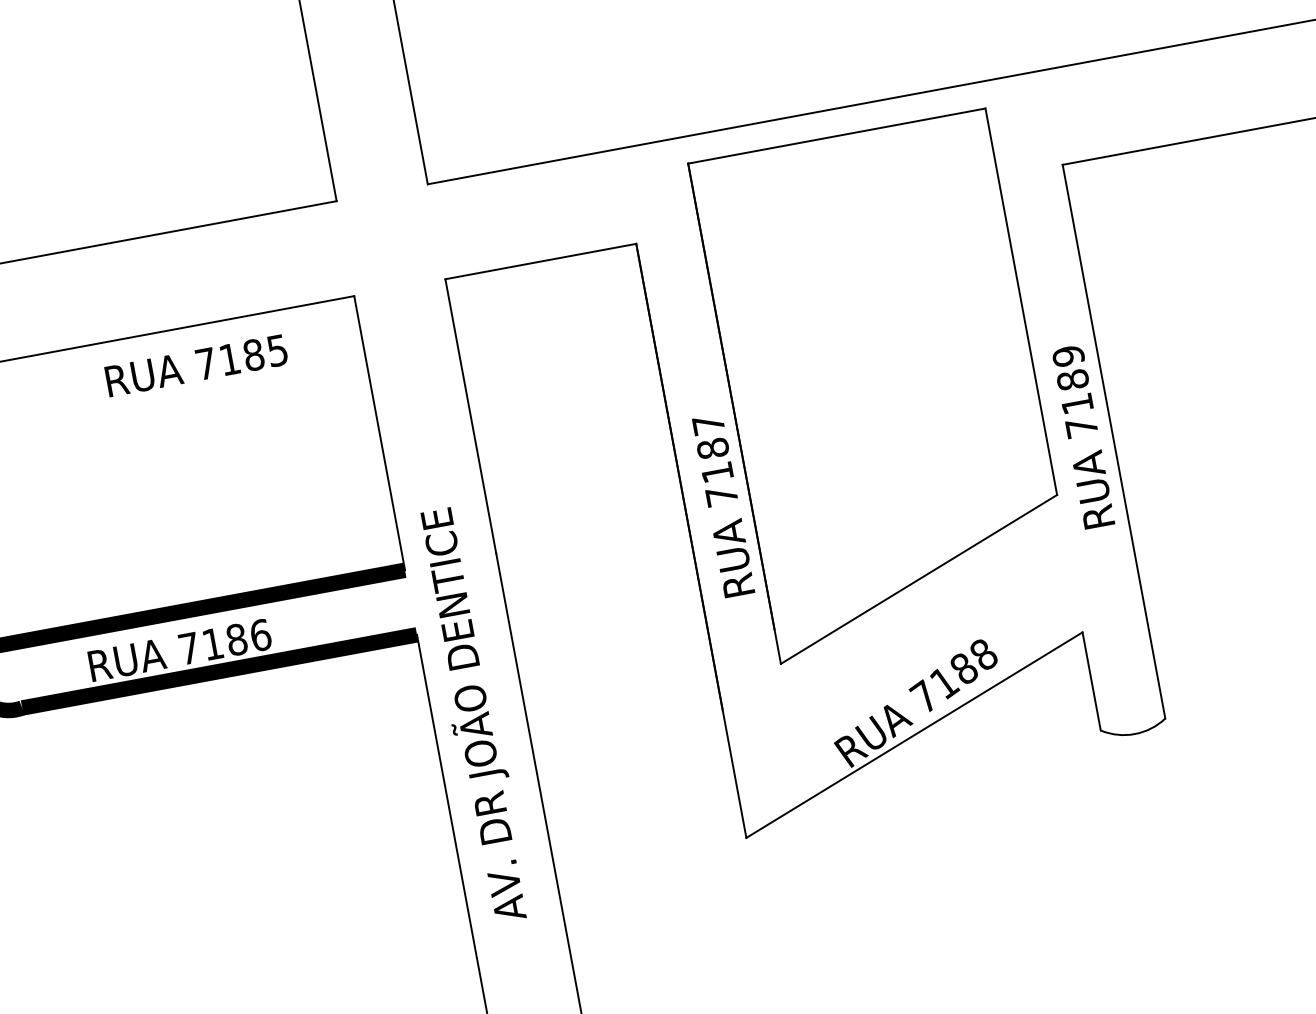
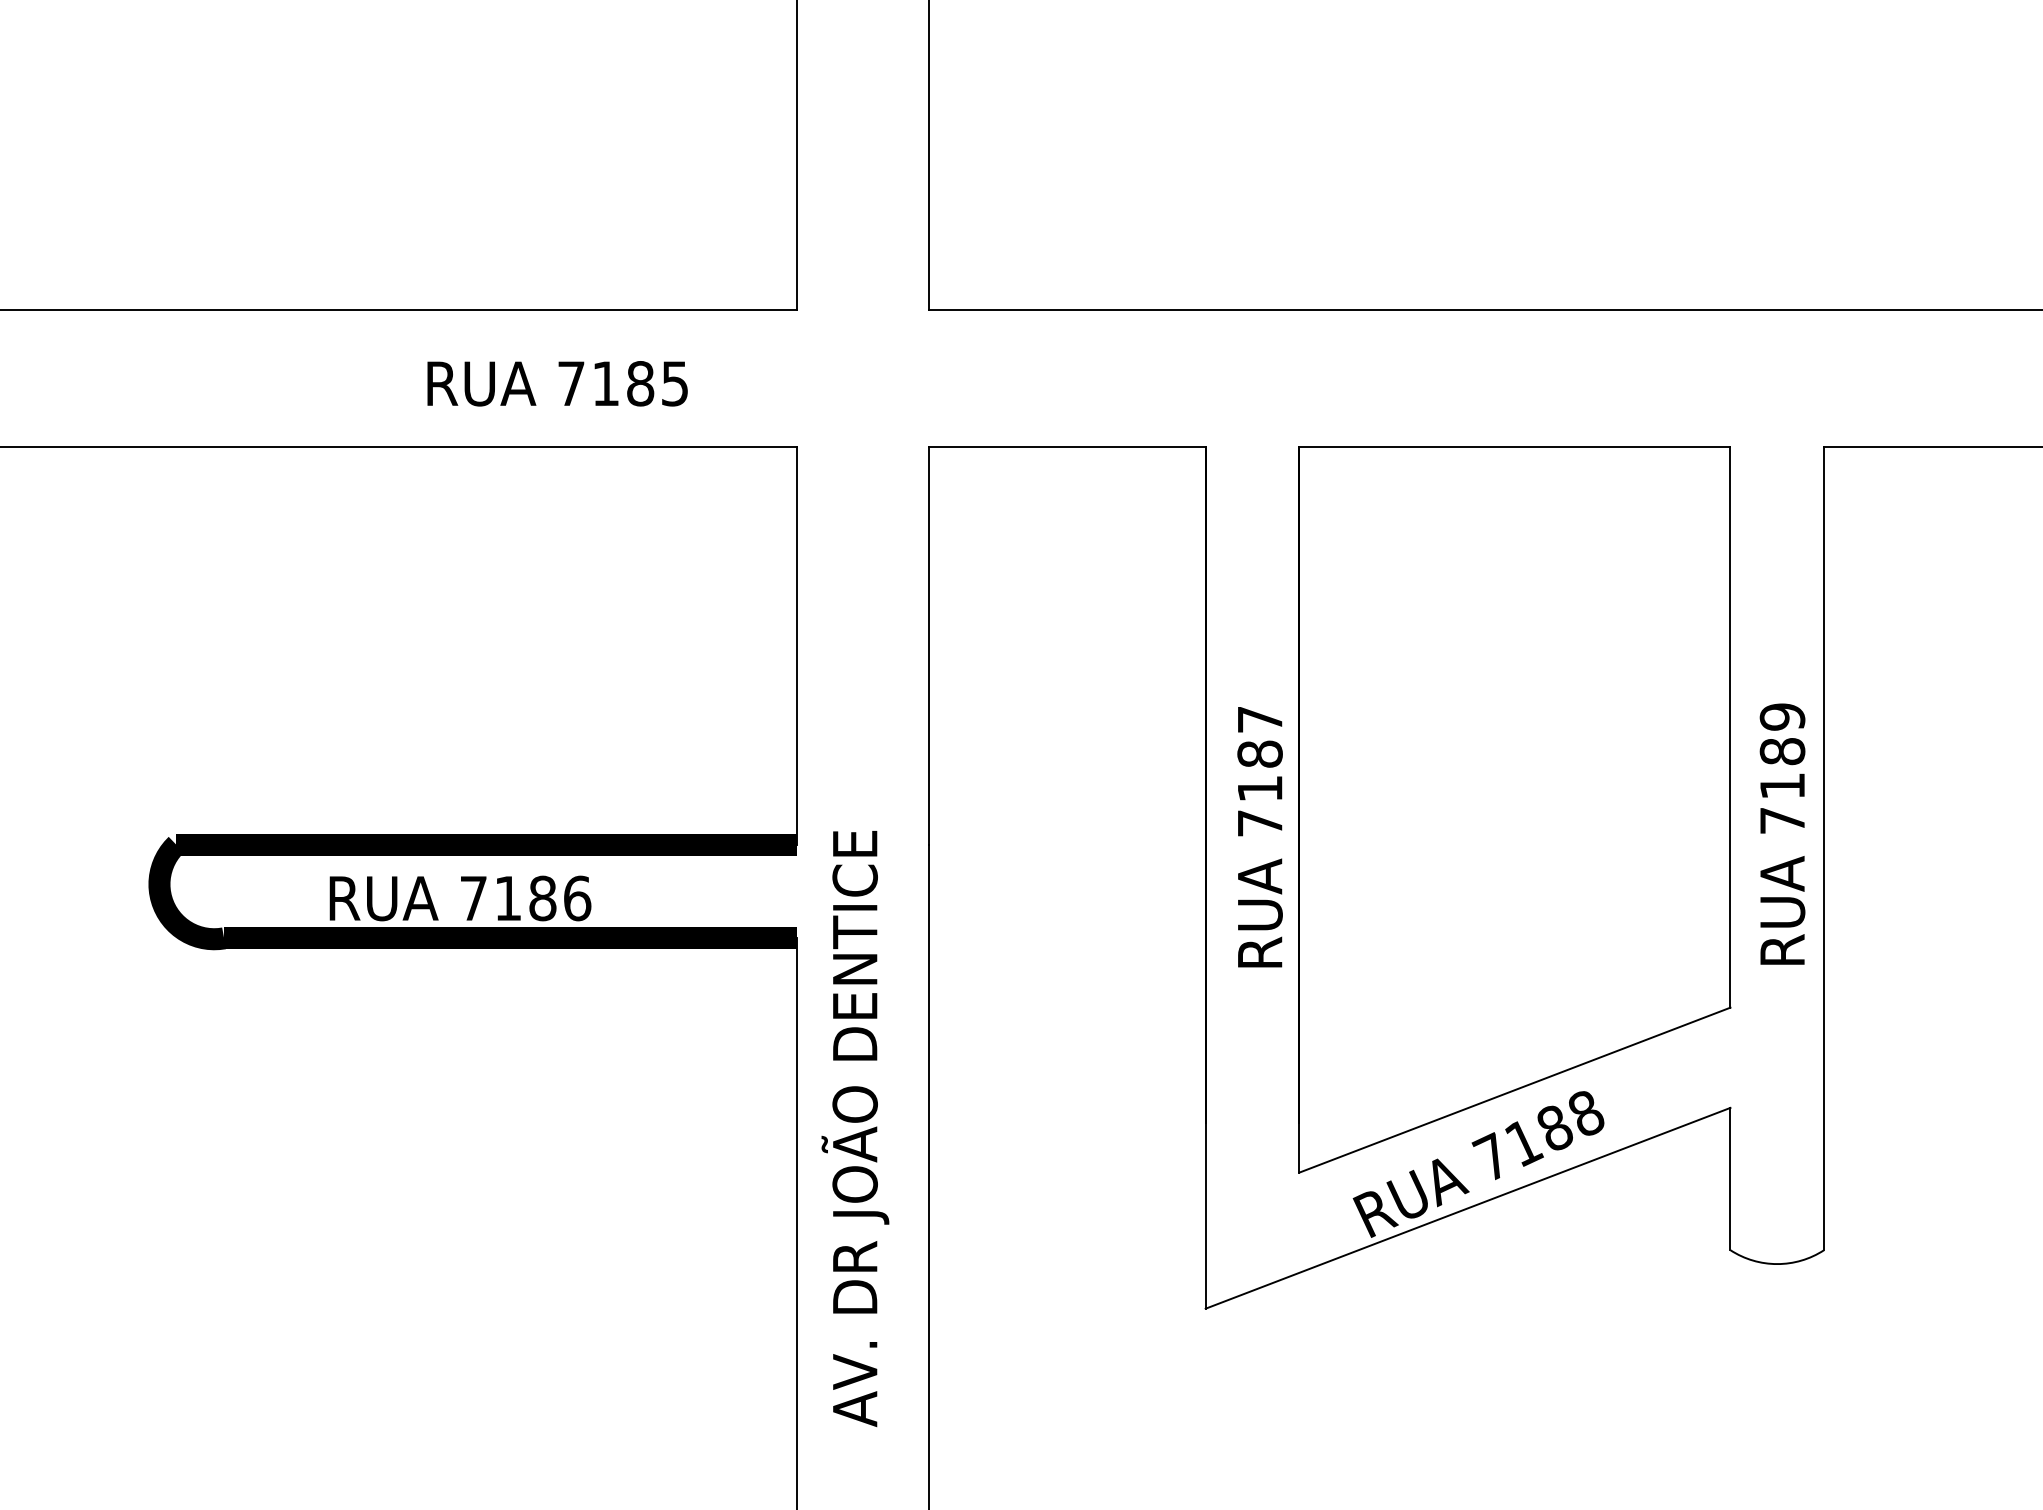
text: (196, 365) -> (557, 383), moved
part: (882, 385) -> (1514, 809), moved
text: (473, 714) -> (855, 1128), moved

